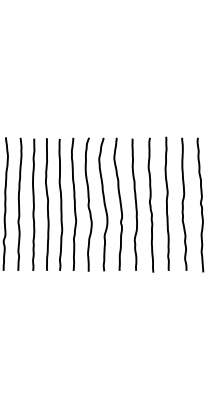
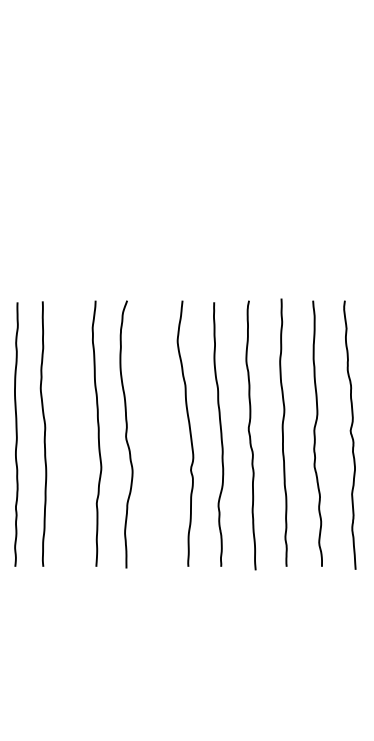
curve: (60, 204) -> (69, 434), removed
curve: (103, 204) -> (155, 434), removed

